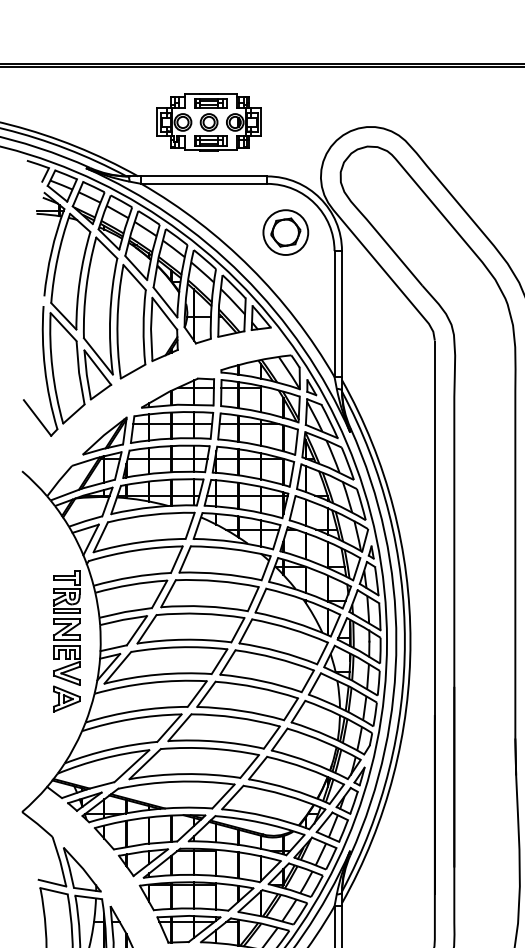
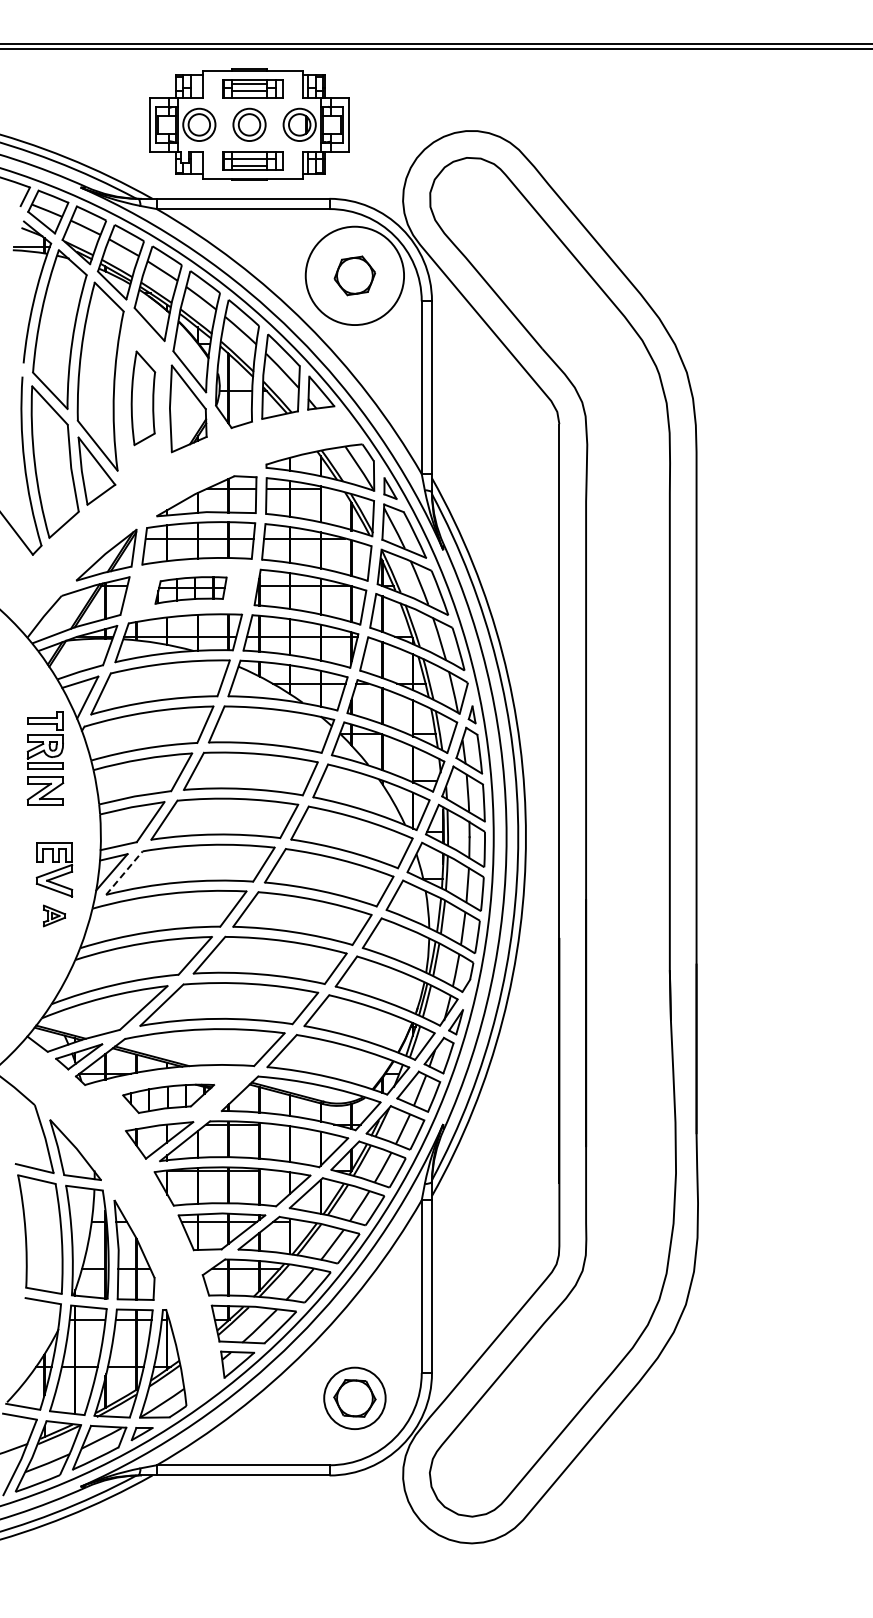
part: (209, 122) -> (249, 124), size x1.4
circle: (285, 232) -> (354, 275), size x1.6
part: (131, 321) -> (143, 398), size x0.6
part: (166, 461) -> (190, 590), size x0.6
part: (66, 605) -> (45, 758), moved
line: (117, 667) -> (124, 872), solid -> dashed
part: (66, 698) -> (54, 915), size x0.6
part: (149, 832) -> (168, 1098), size x0.6

